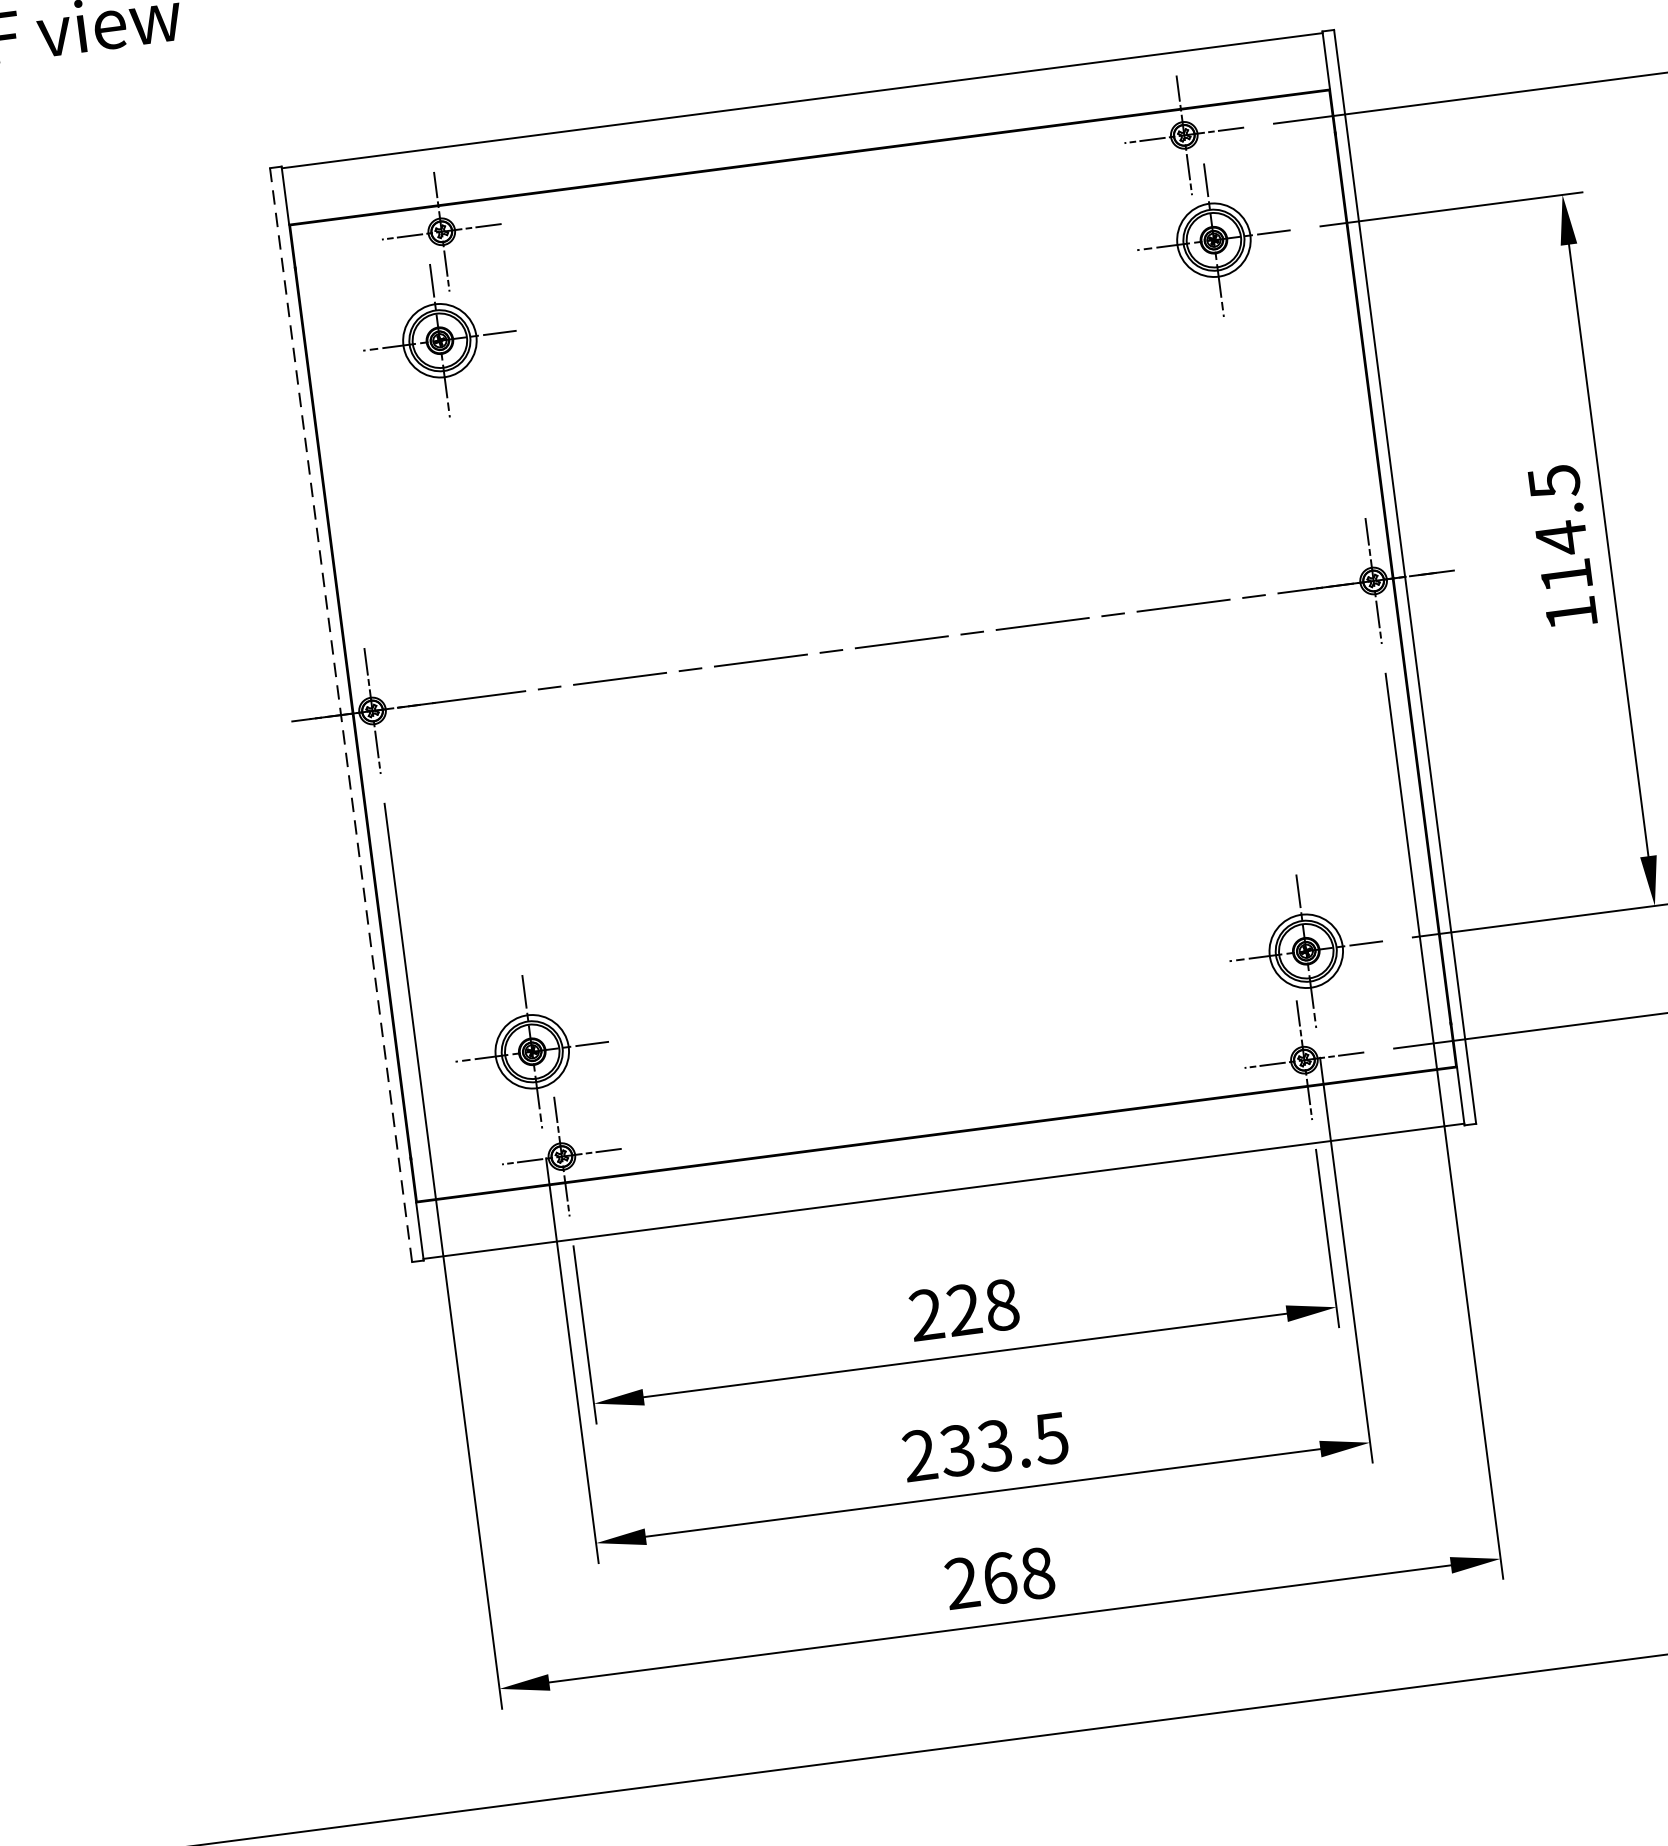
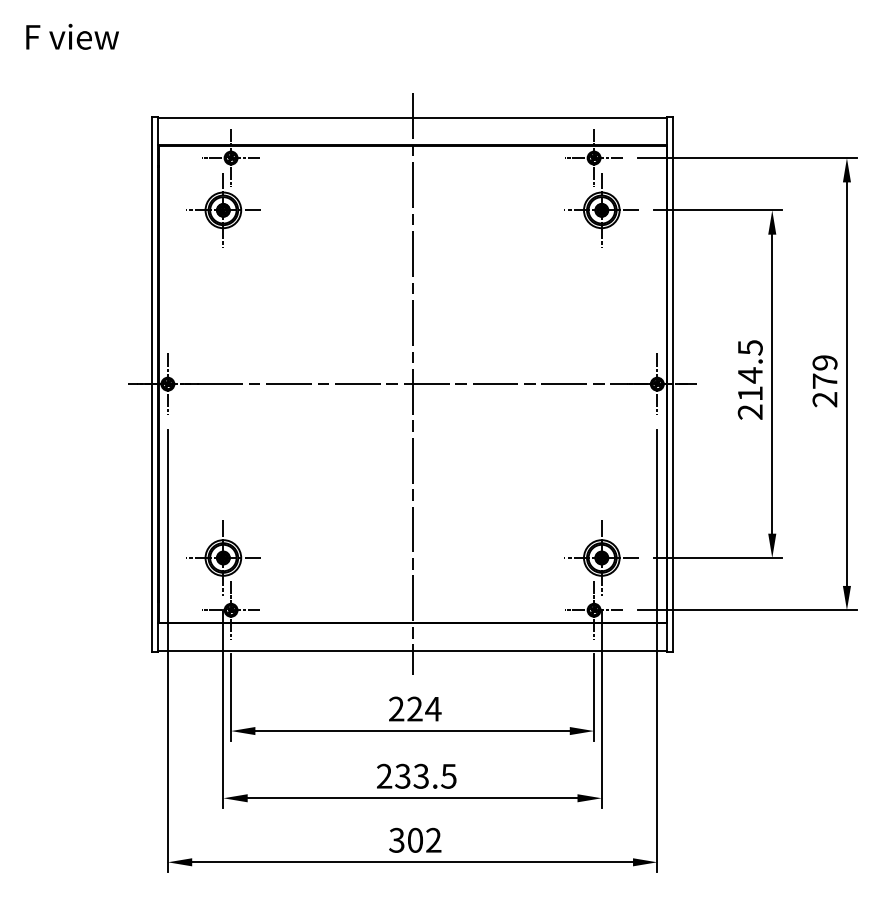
text: (1569, 612) -> (749, 411), 114.5 -> 214.5
line: (872, 646) -> (412, 384), added
line: (340, 713) -> (152, 383), dashed -> solid
text: (1001, 1303) -> (433, 708), 228 -> 224
text: (999, 1576) -> (415, 839), 268 -> 302

